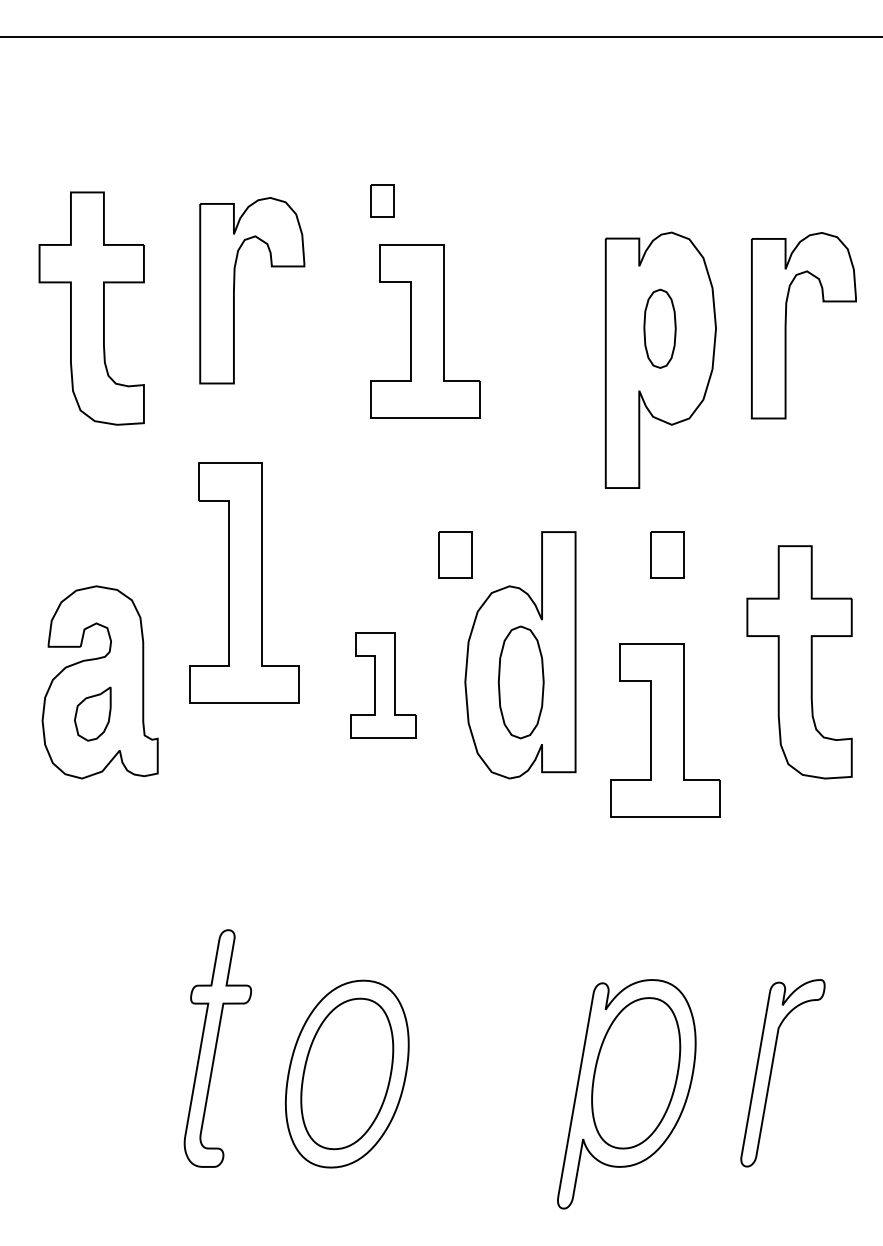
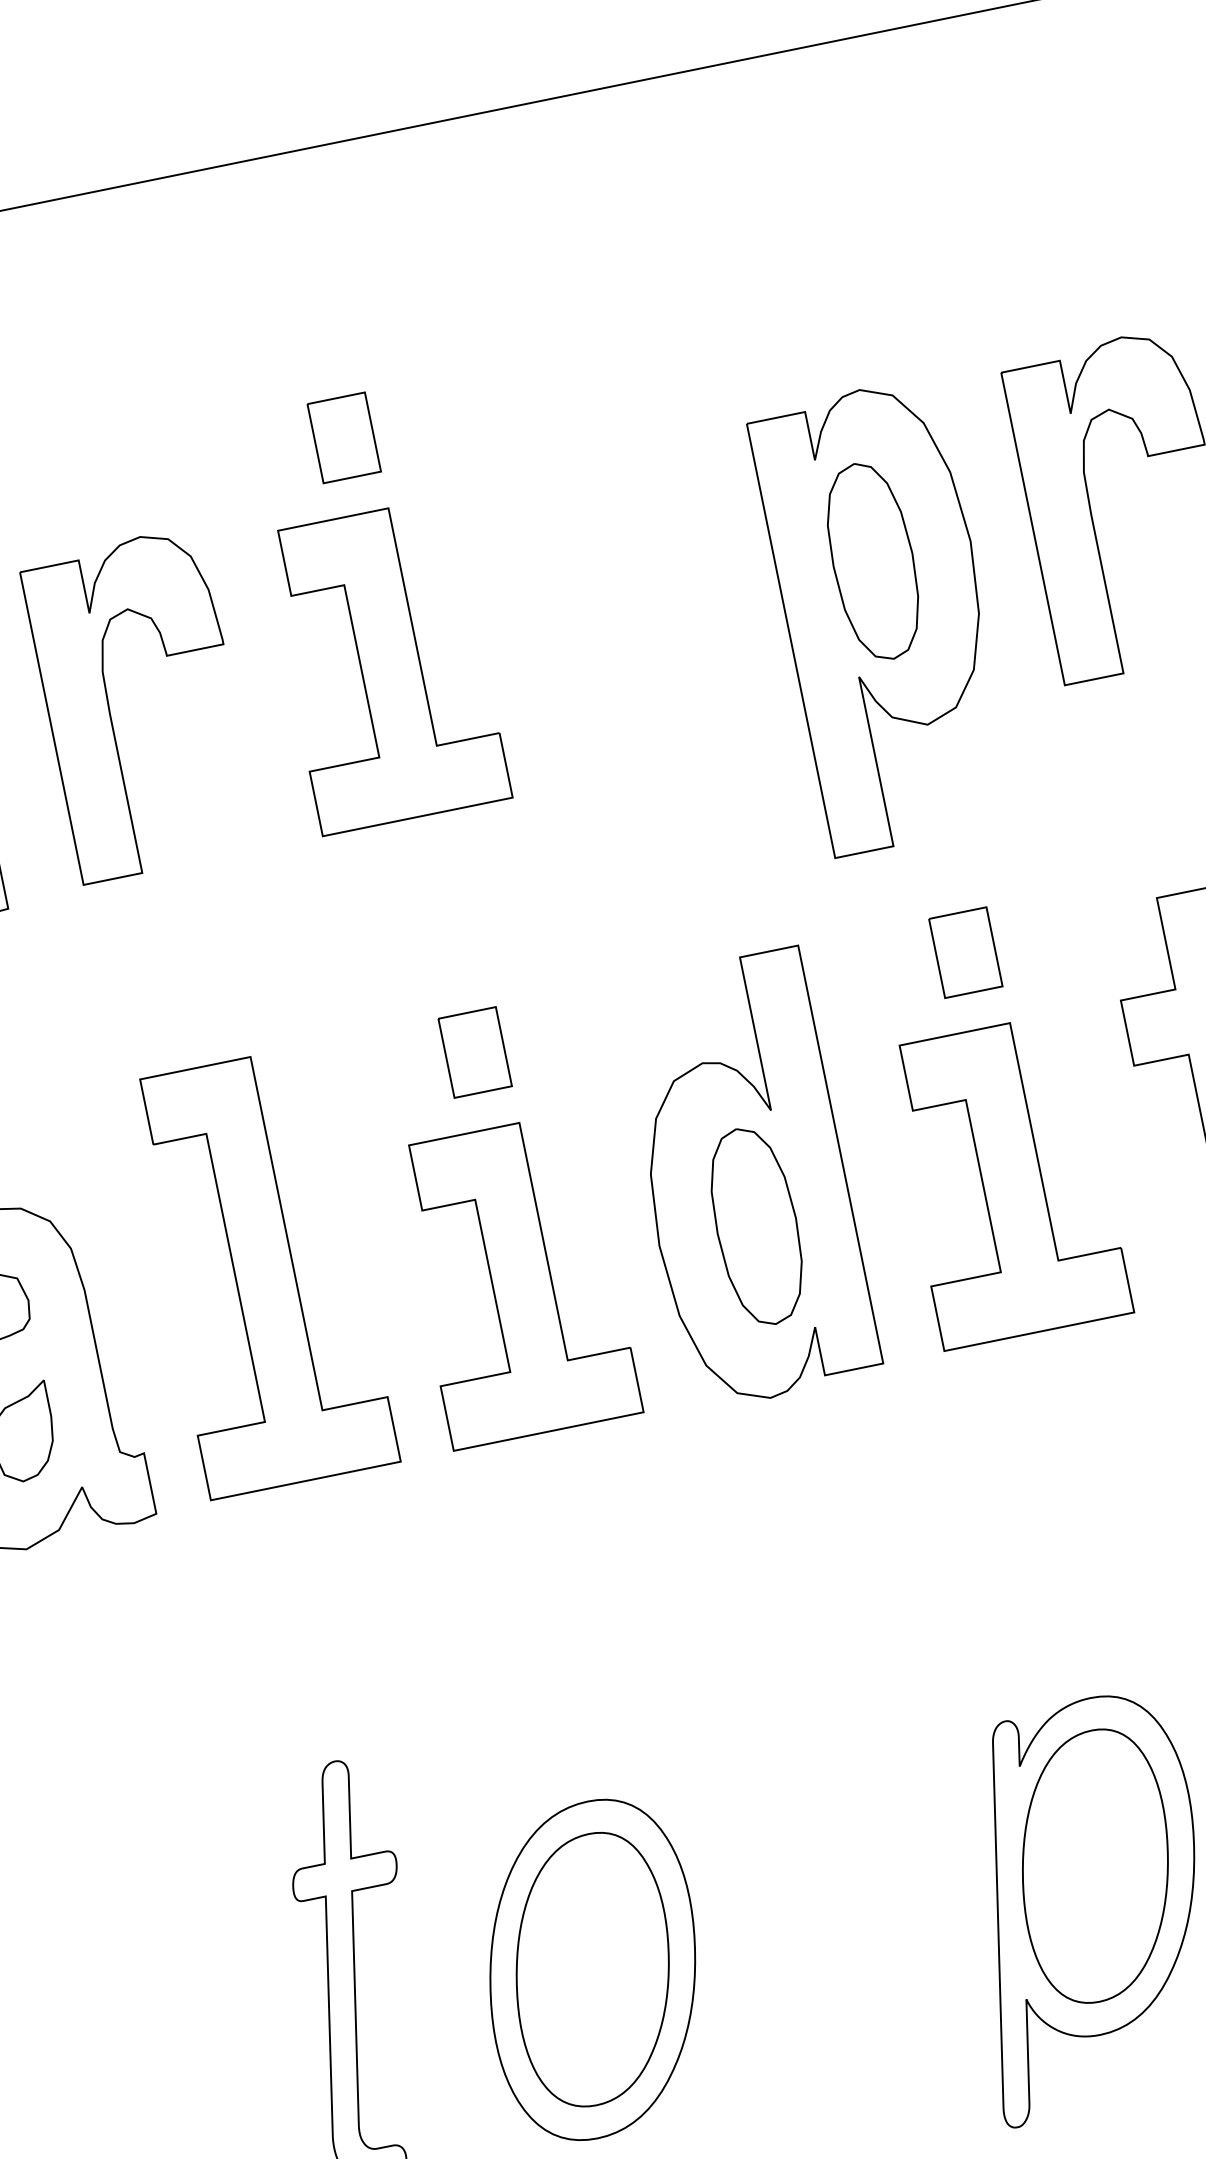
part: (382, 200) -> (344, 436), size x1.43
part: (234, 290) -> (110, 710), moved
part: (659, 328) -> (872, 561), size x1.43
part: (425, 331) -> (387, 665), moved
part: (455, 554) -> (475, 1051), moved
part: (244, 582) -> (262, 1270), moved
part: (383, 685) -> (518, 1280), size x1.67
part: (665, 730) -> (1009, 1180), moved

